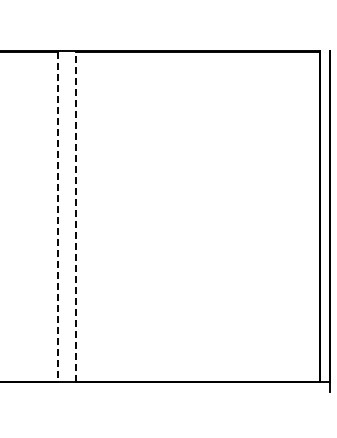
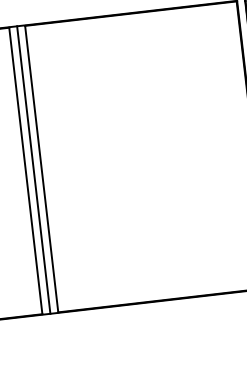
line: (58, 216) -> (26, 170), dashed -> solid
line: (67, 216) -> (33, 169), added
line: (76, 216) -> (41, 168), dashed -> solid

